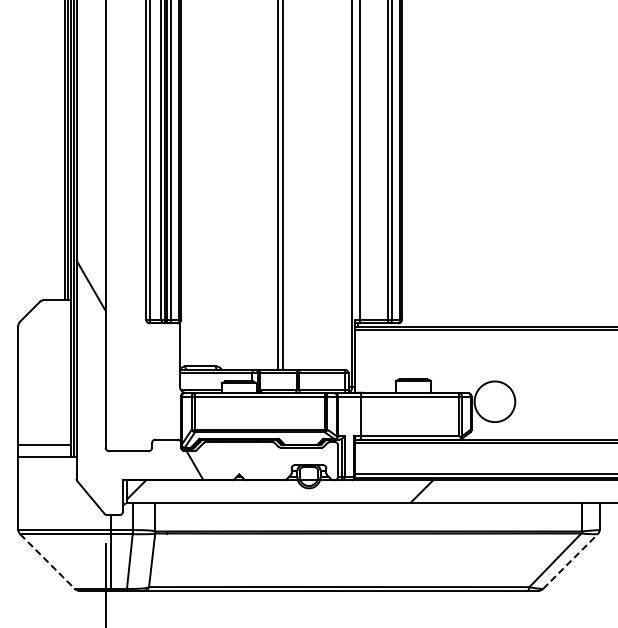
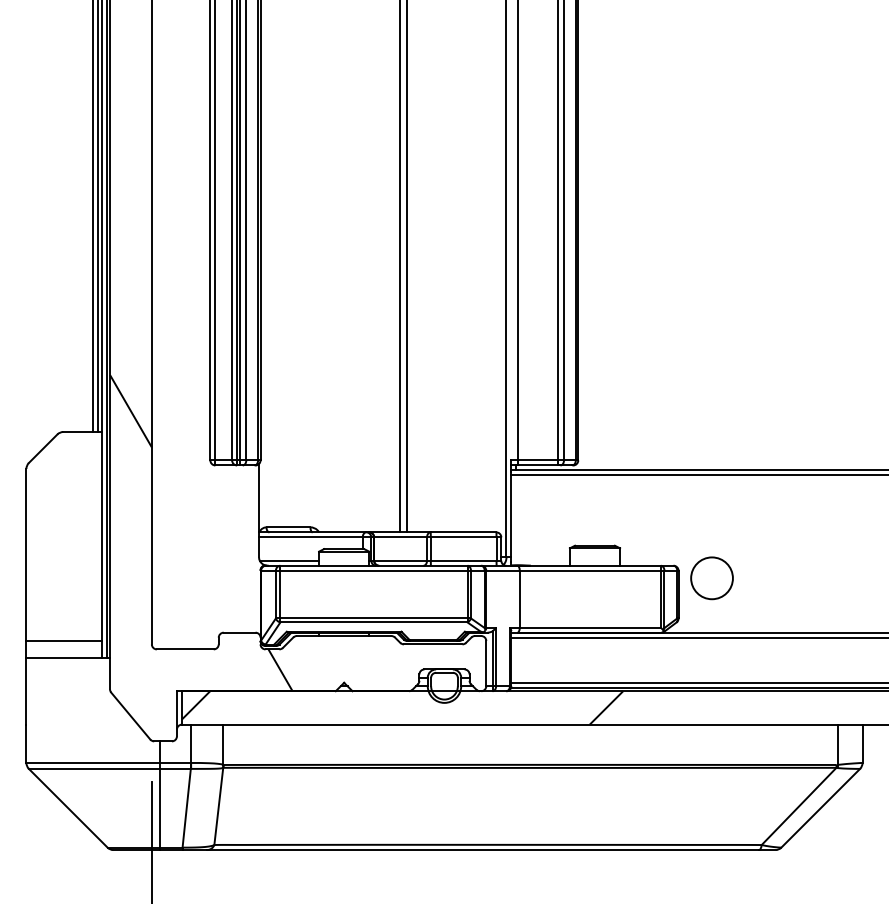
circle: (494, 401) -> (711, 577), size x0.71
line: (47, 561) -> (68, 808), dashed -> solid
line: (570, 561) -> (820, 808), dashed -> solid

